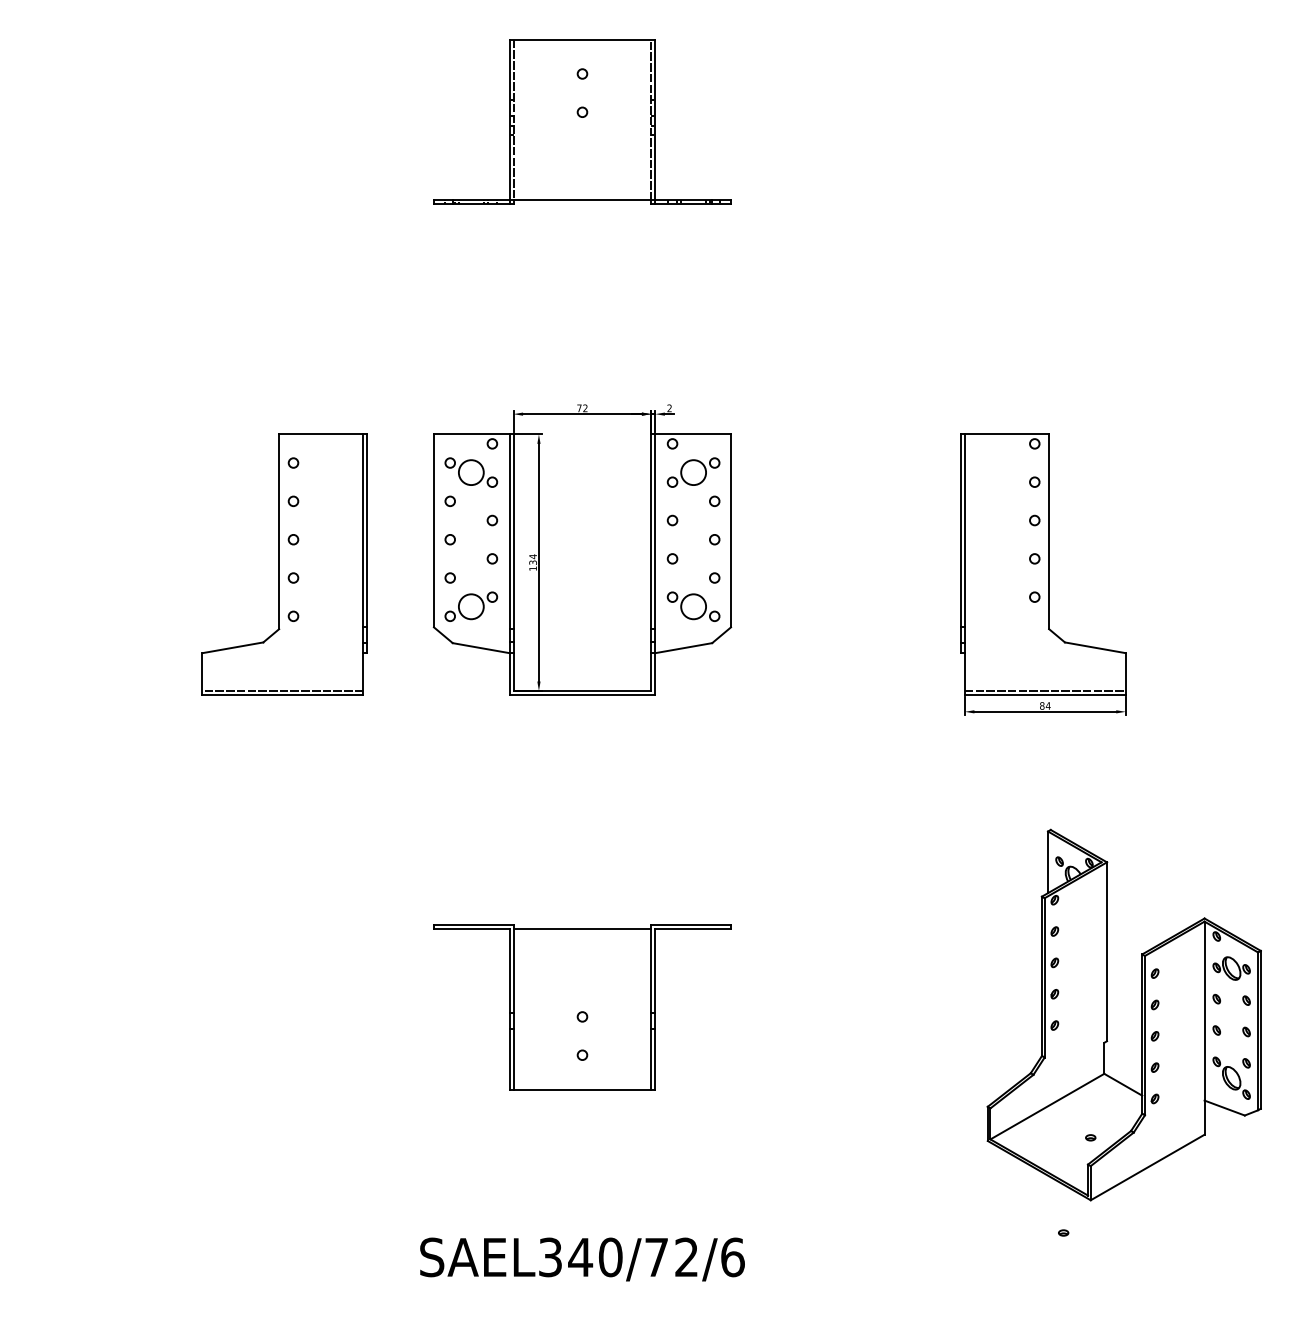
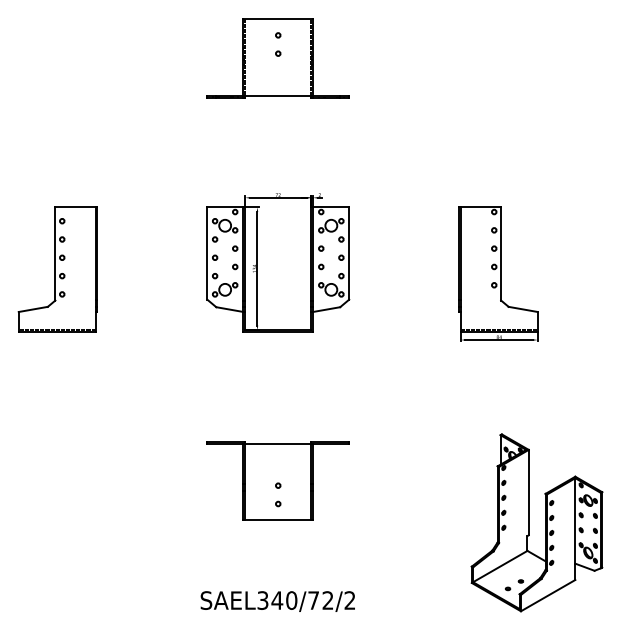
part: (283, 564) -> (57, 269), moved
part: (1108, 1014) -> (529, 522), moved
text: (731, 1257) -> (349, 600), SAEL340/72/6 -> SAEL340/72/2

